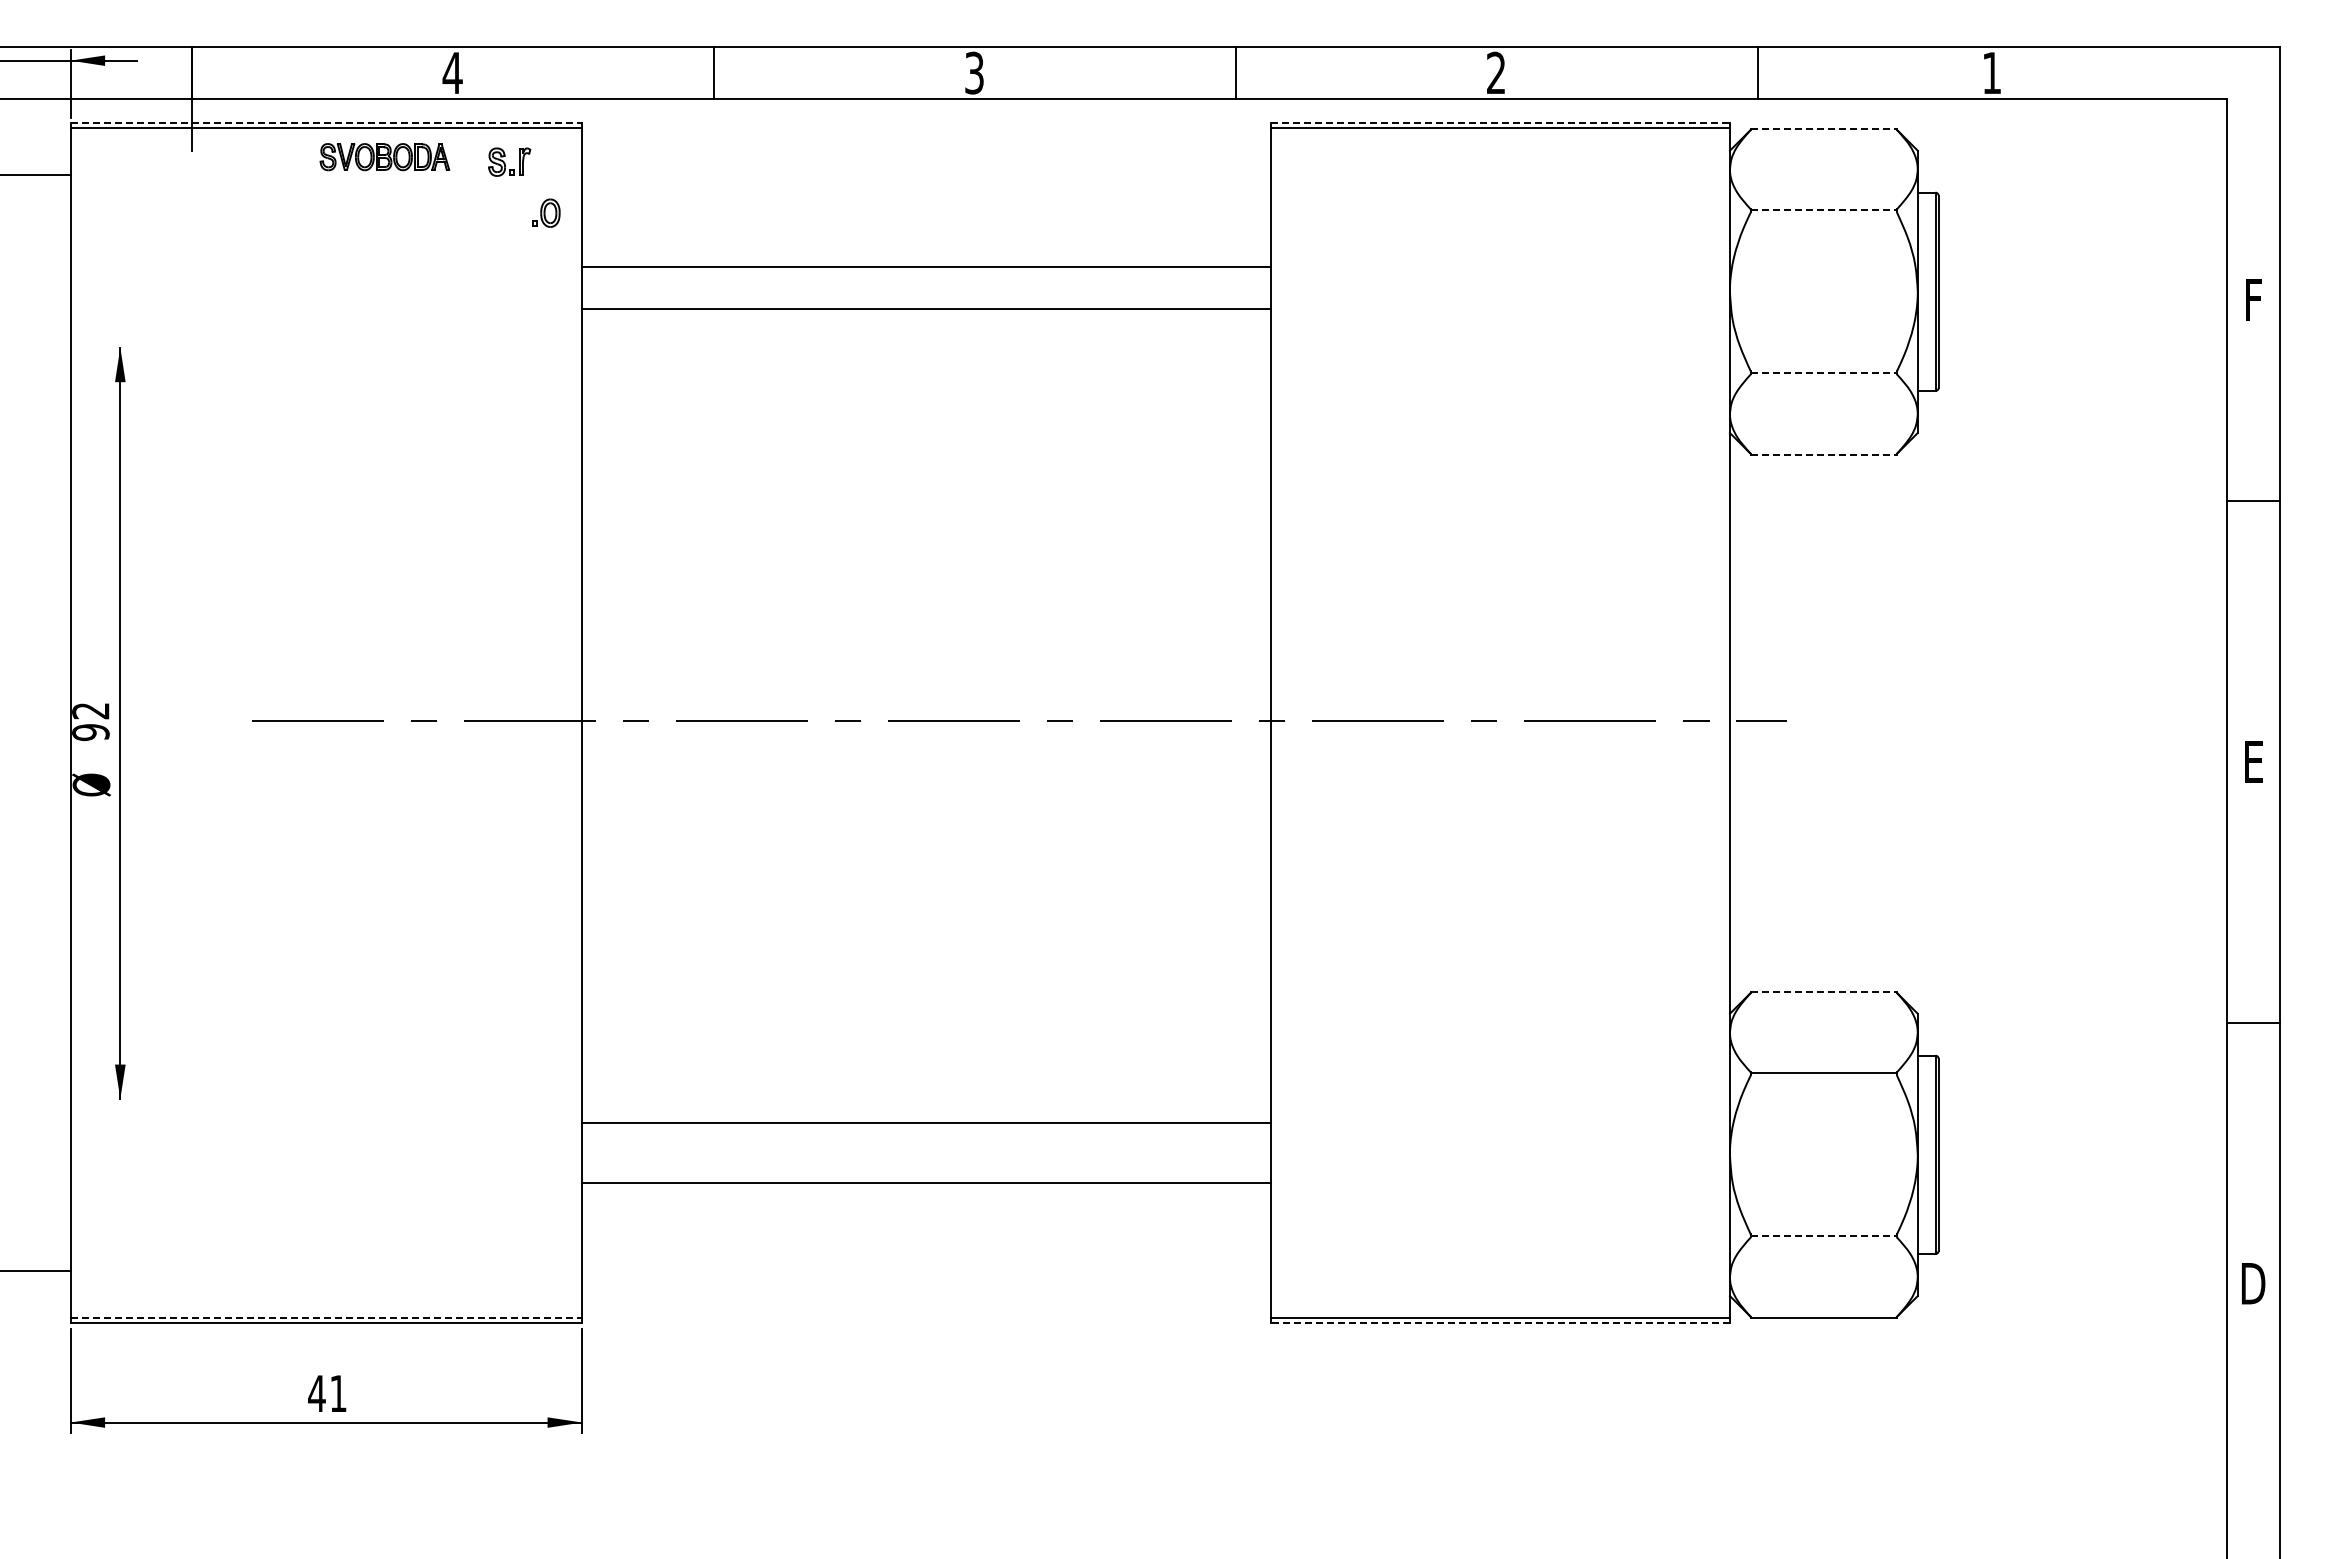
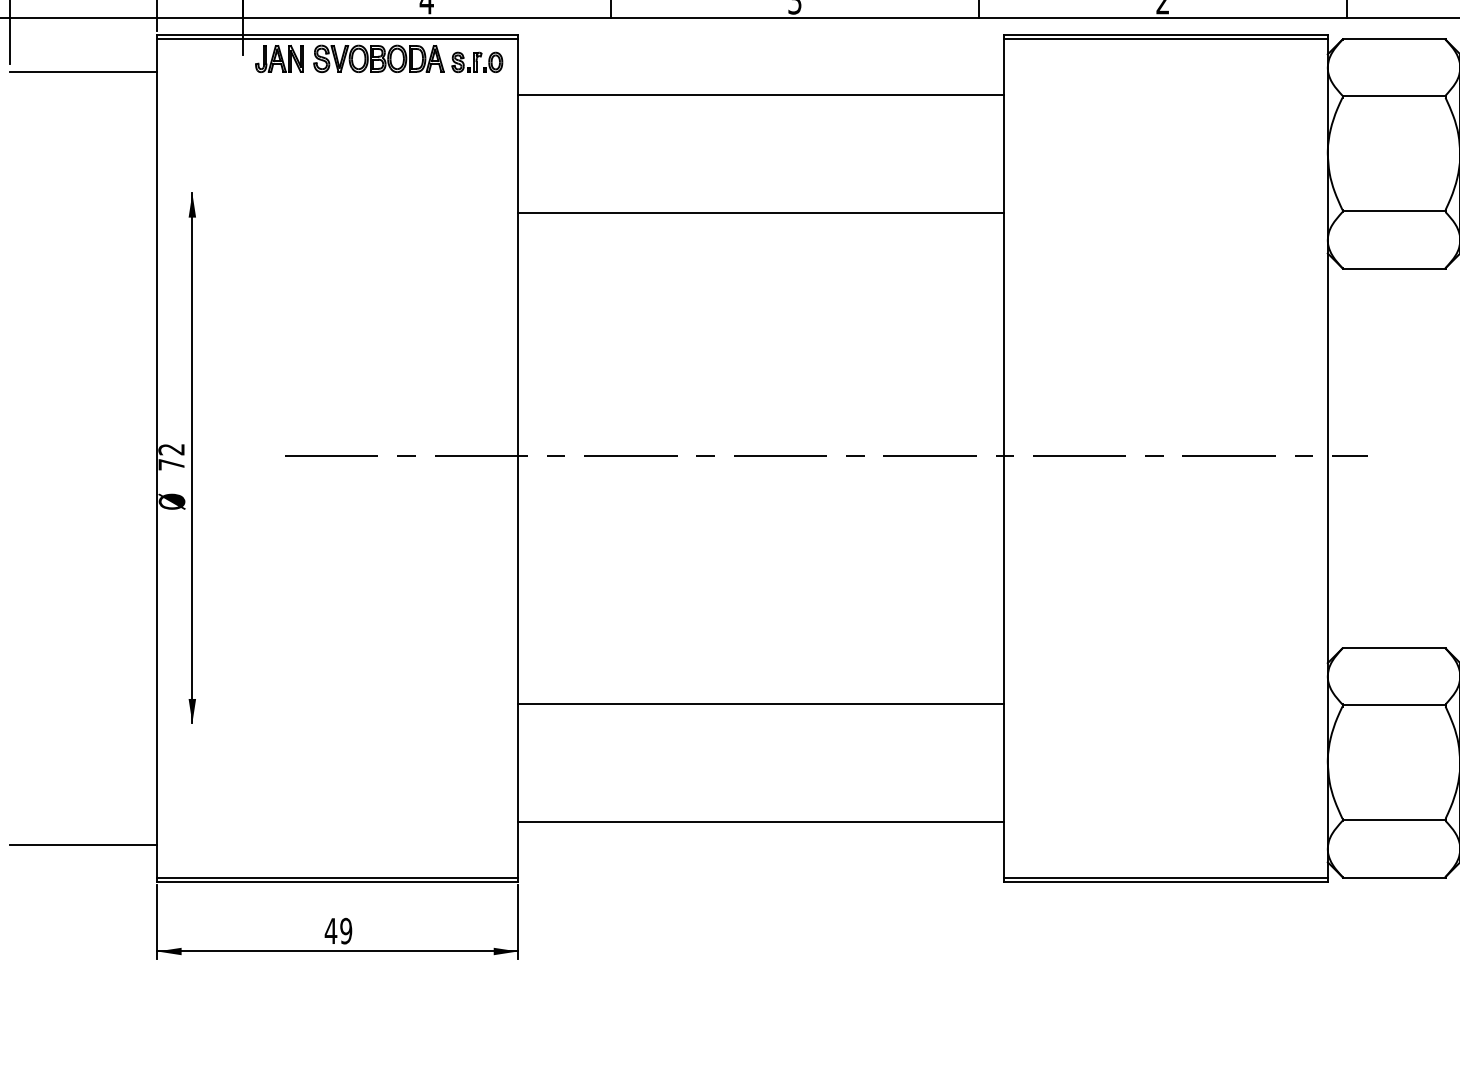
line: (326, 123) -> (337, 35), dashed -> solid
line: (1500, 123) -> (1165, 35), dashed -> solid
line: (1824, 128) -> (1394, 38), dashed -> solid
part: (243, 156) -> (279, 58), added
part: (384, 156) -> (378, 58), size x1.43
line: (1824, 210) -> (1394, 96), dashed -> solid
part: (546, 212) -> (492, 61), moved
line: (926, 267) -> (761, 95), moved
line: (926, 309) -> (761, 212), moved
line: (1824, 373) -> (1394, 211), dashed -> solid
line: (1824, 454) -> (1394, 268), dashed -> solid
text: (90, 732) -> (171, 464), 92 -> 72
line: (1824, 991) -> (1394, 647), dashed -> solid
line: (926, 1123) -> (761, 703), moved
line: (926, 1183) -> (761, 821), moved
line: (1824, 1236) -> (1394, 820), dashed -> solid
line: (326, 1318) -> (337, 878), dashed -> solid
line: (1500, 1323) -> (1165, 881), dashed -> solid
text: (338, 1393) -> (346, 930), 41 -> 49

